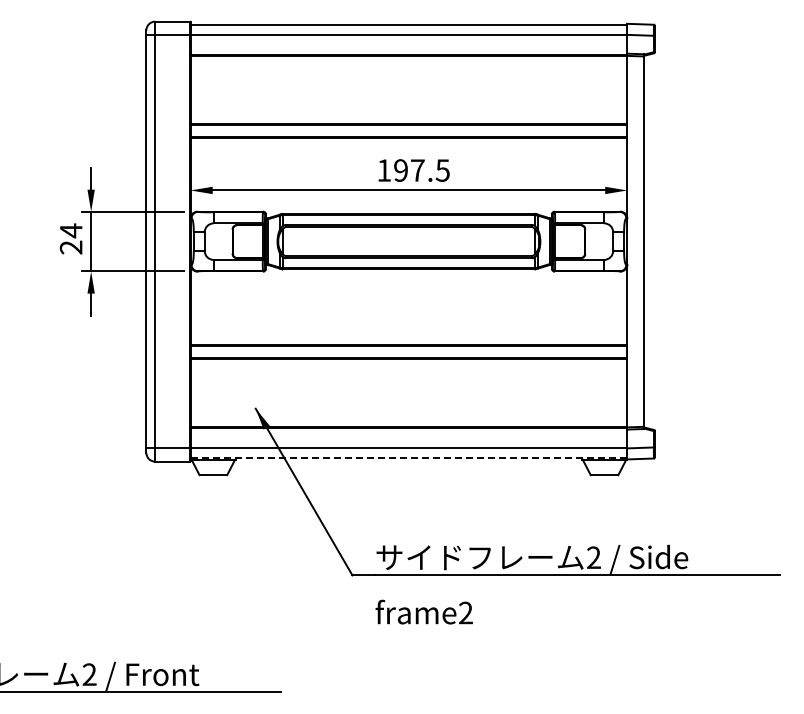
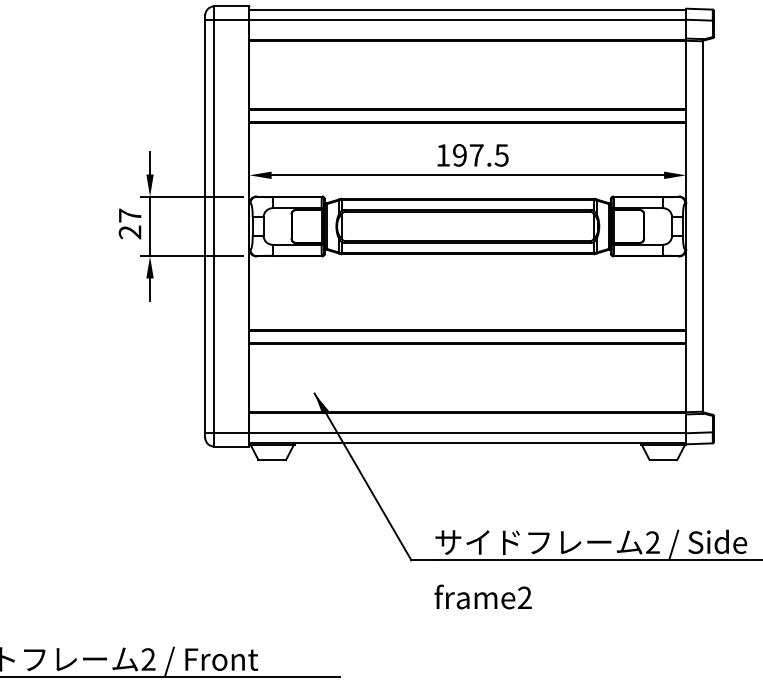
text: (71, 230) -> (130, 215), 24 -> 27
line: (409, 458) -> (468, 443), dashed -> solid

